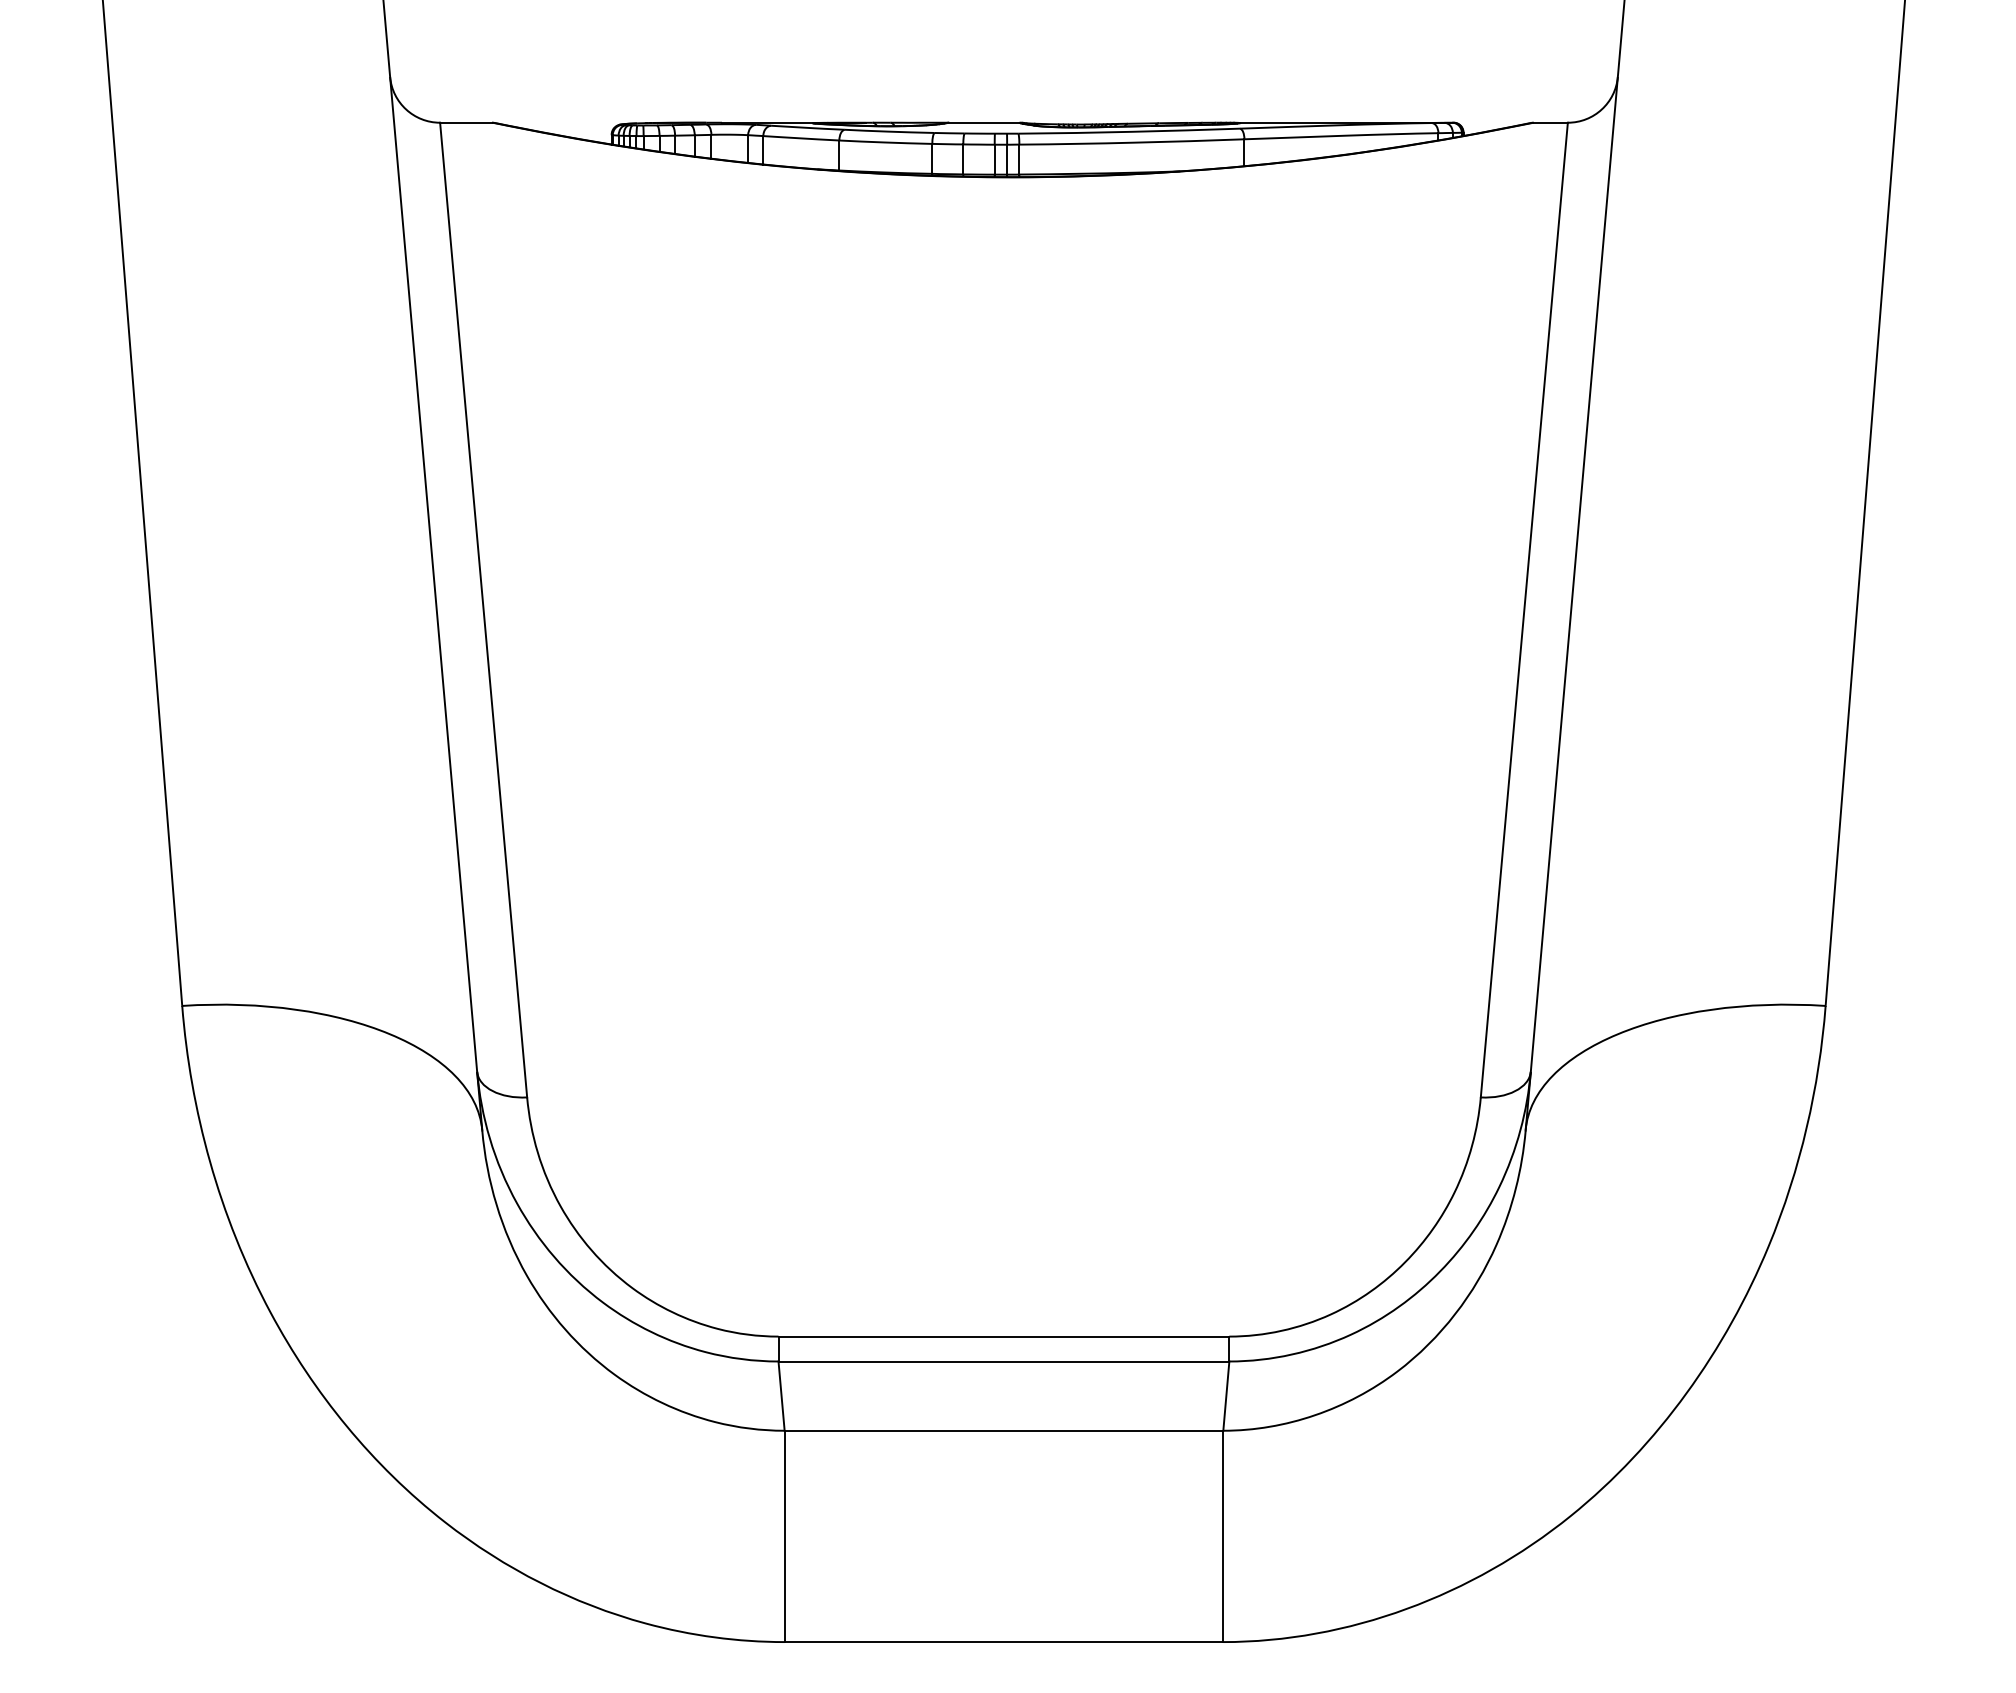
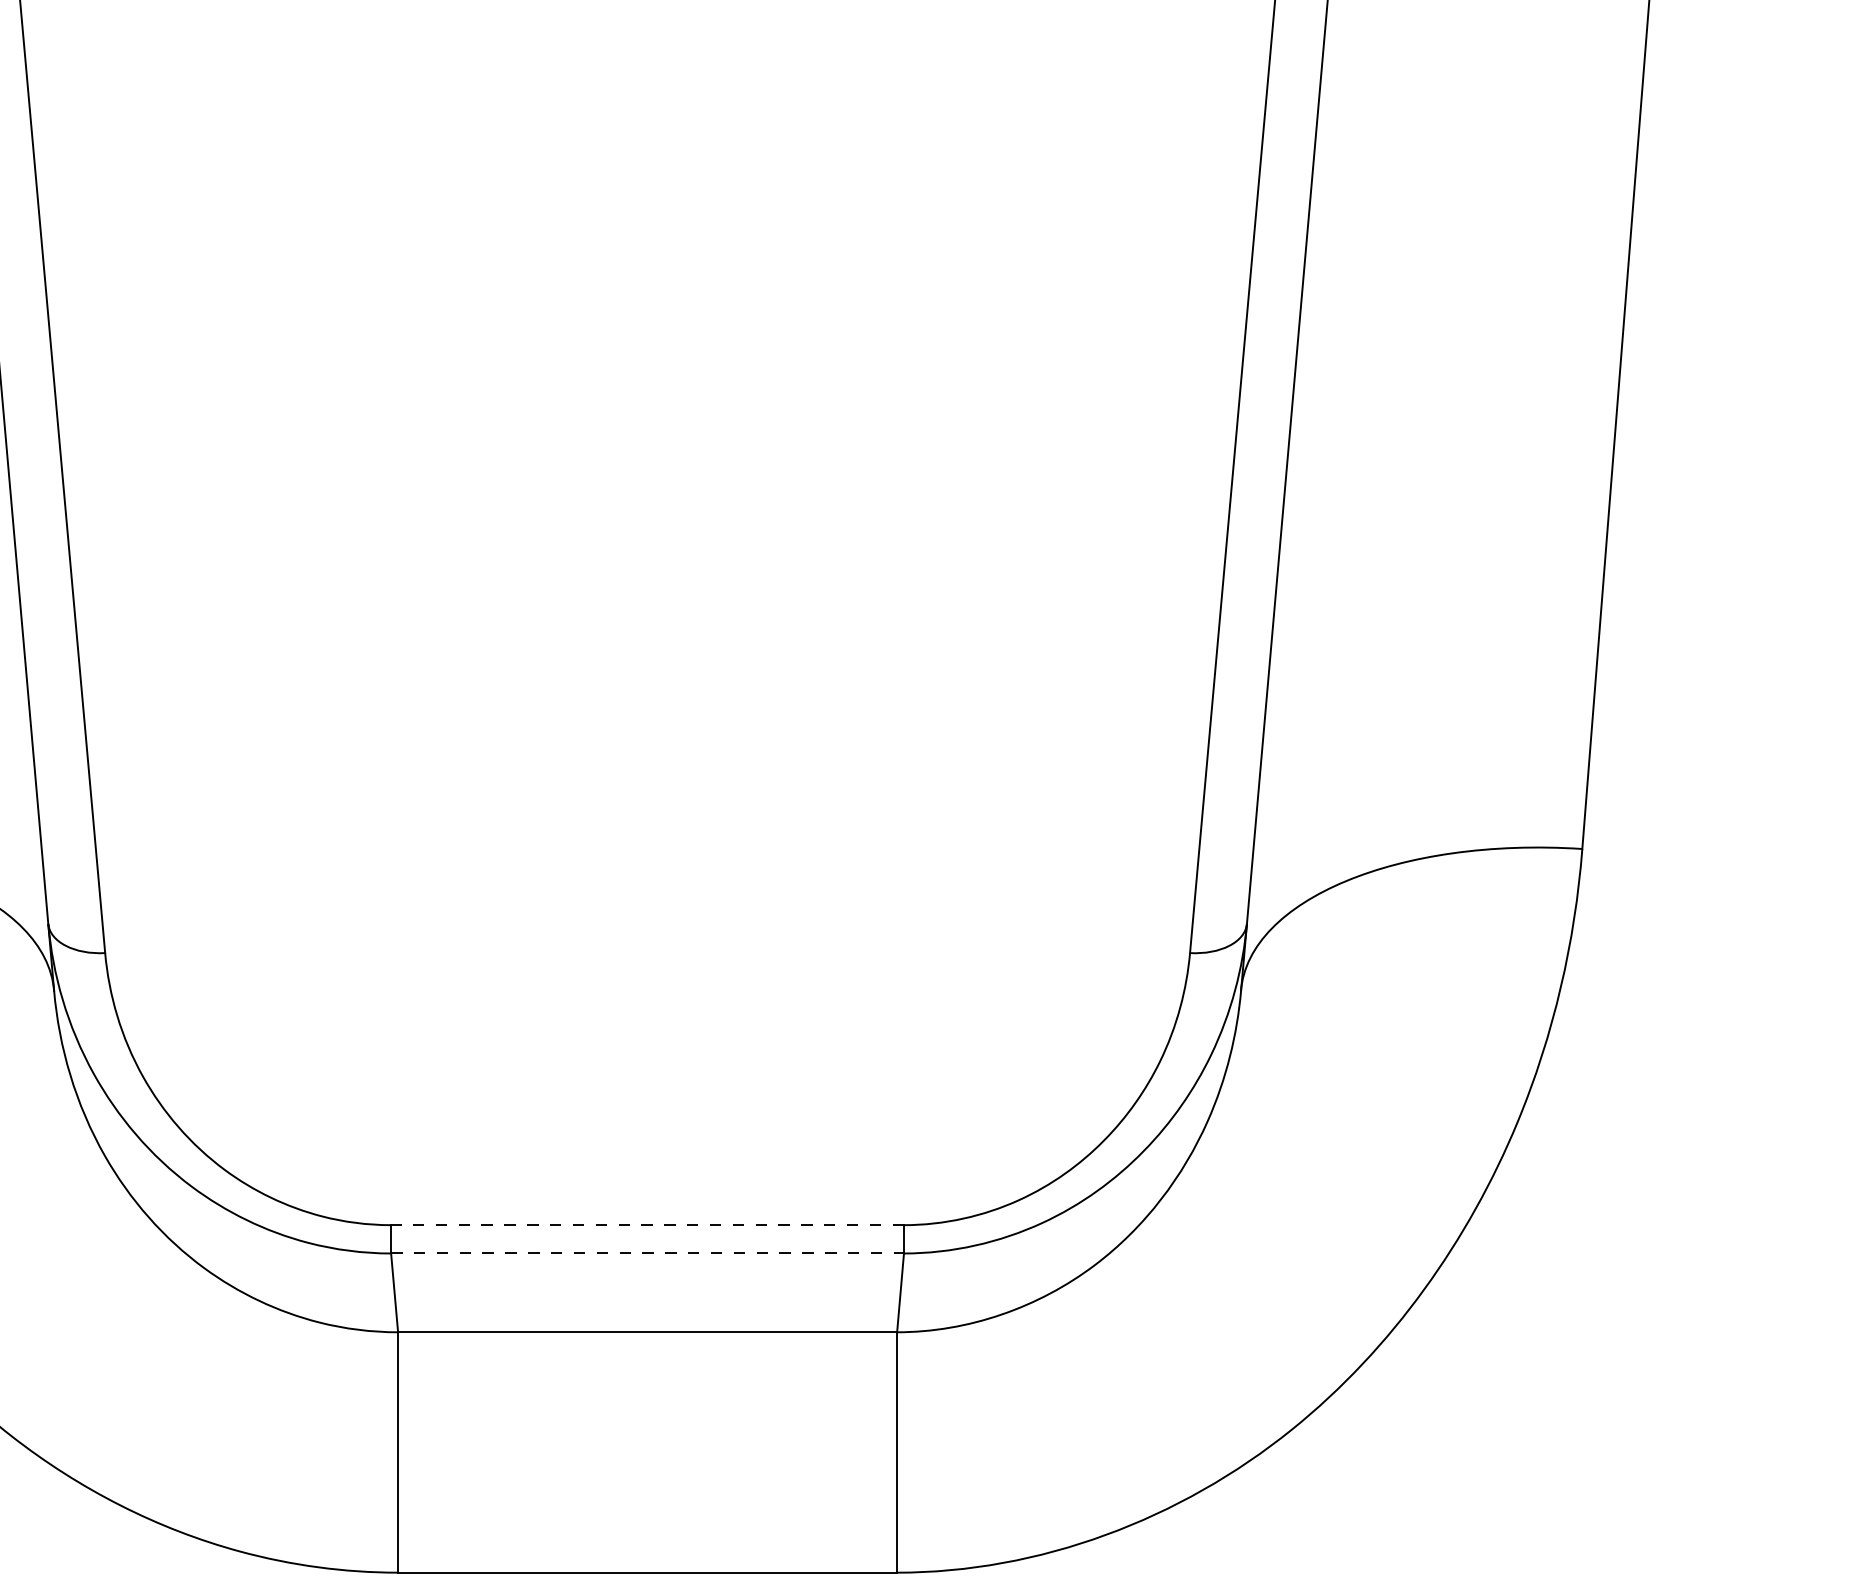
line: (1003, 1336) -> (647, 1225), solid -> dashed
line: (1004, 1361) -> (648, 1253), solid -> dashed

